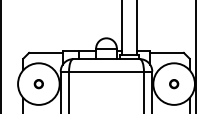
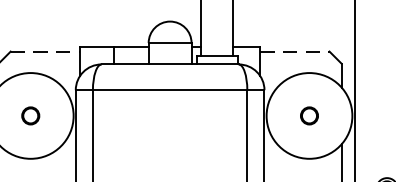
line: (45, 52) -> (44, 50), solid -> dashed
line: (167, 52) -> (295, 50), solid -> dashed

